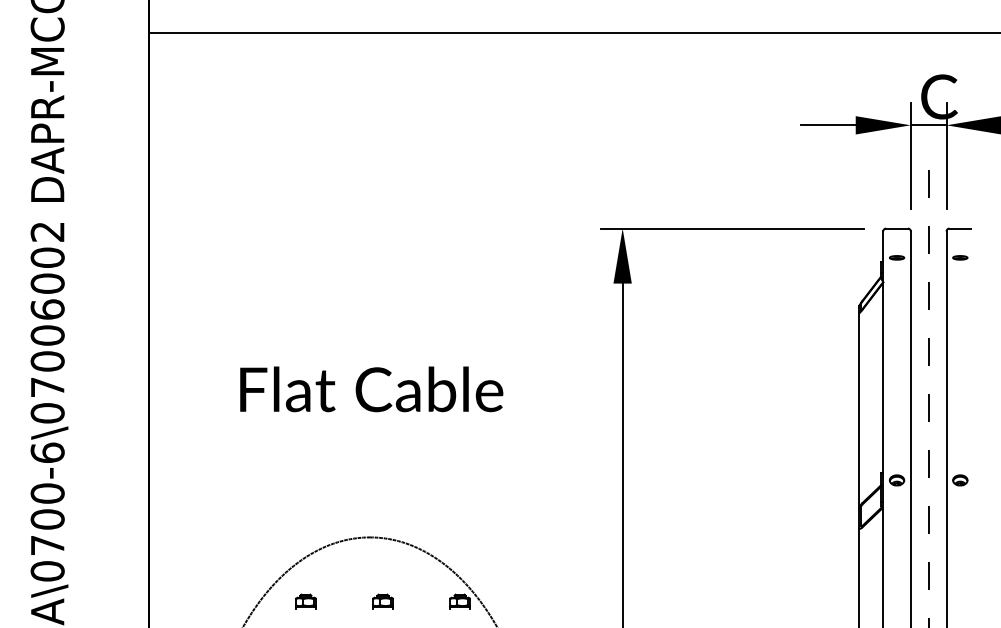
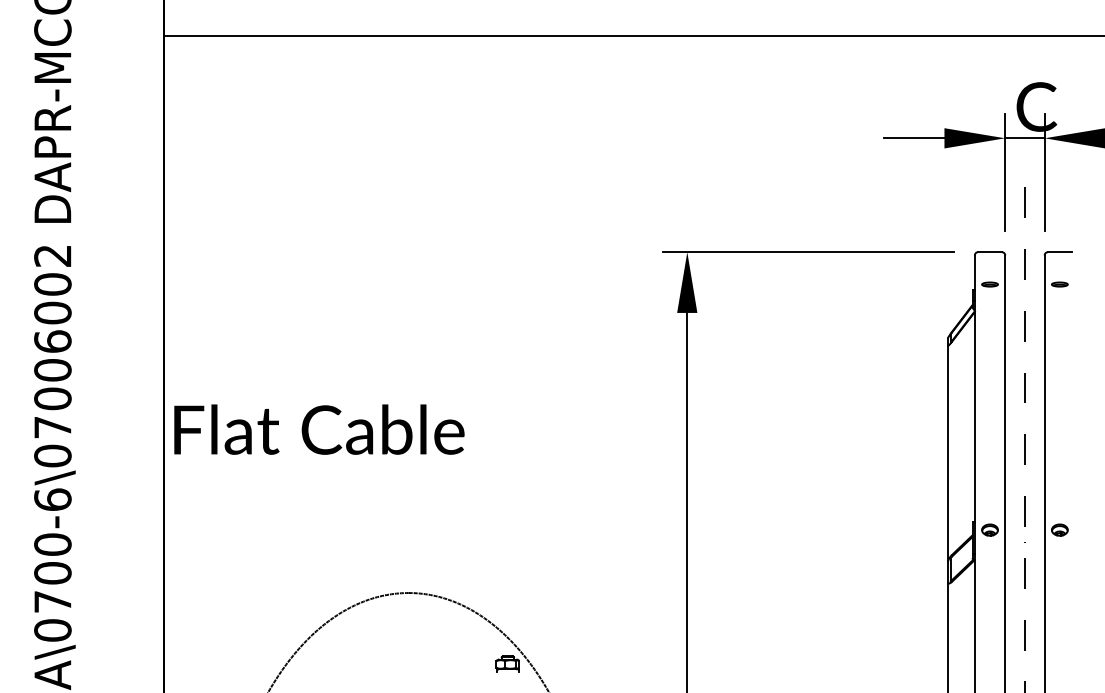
text: (371, 389) -> (319, 429), moved
part: (305, 601) -> (337, 663), removed
part: (382, 601) -> (422, 663), removed

